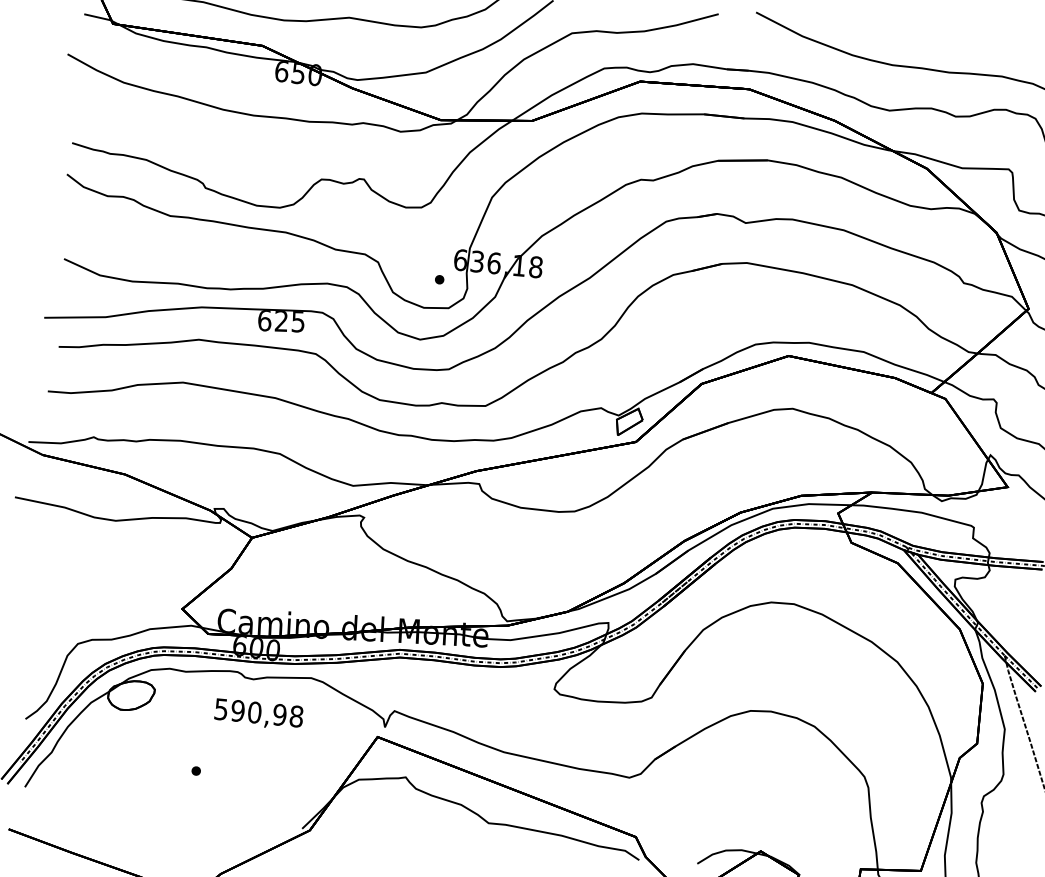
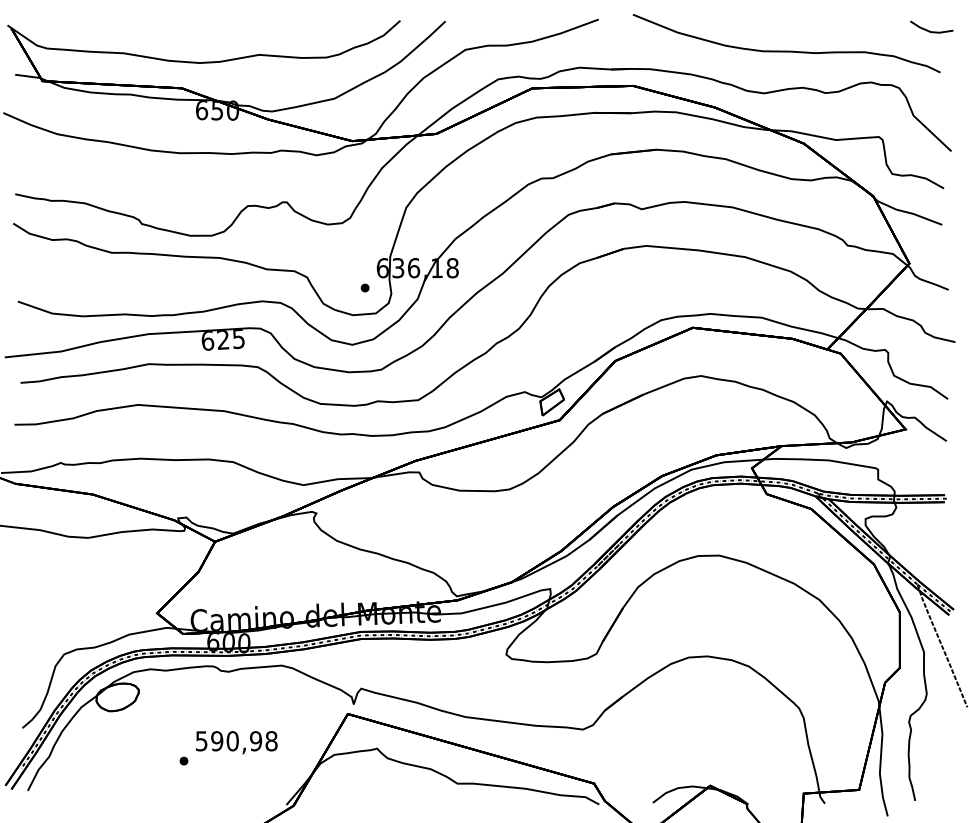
text: (258, 714) -> (236, 742), moved

